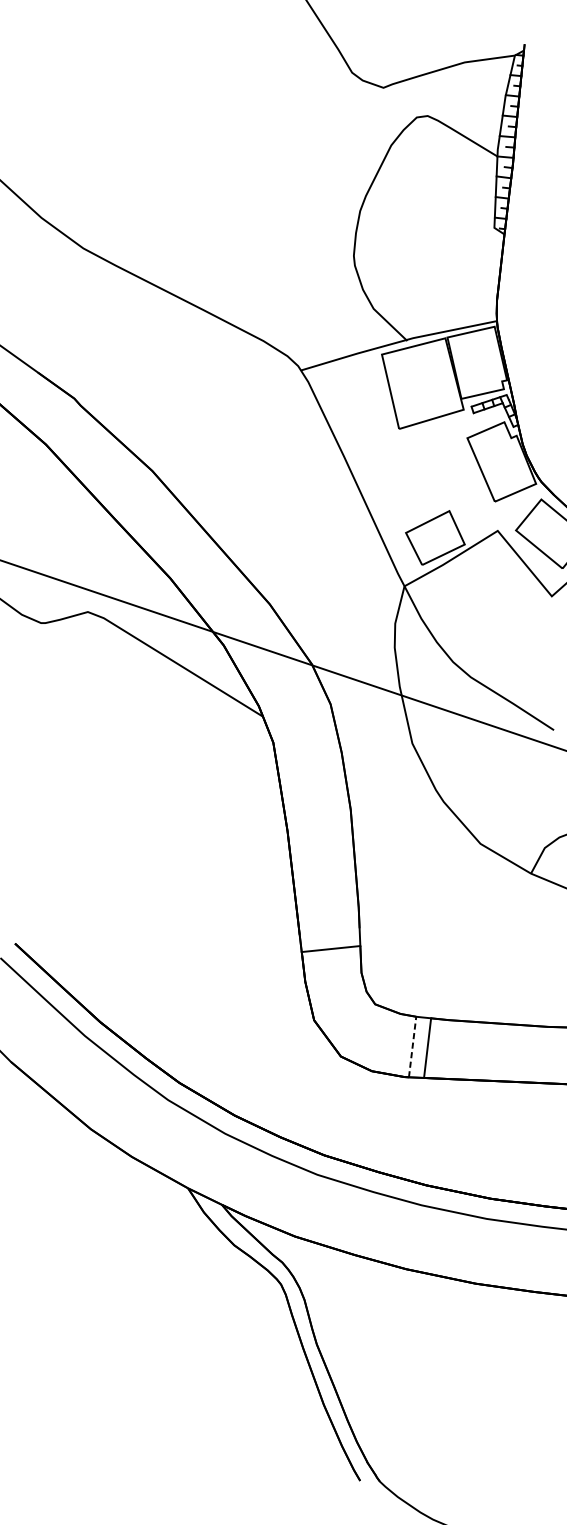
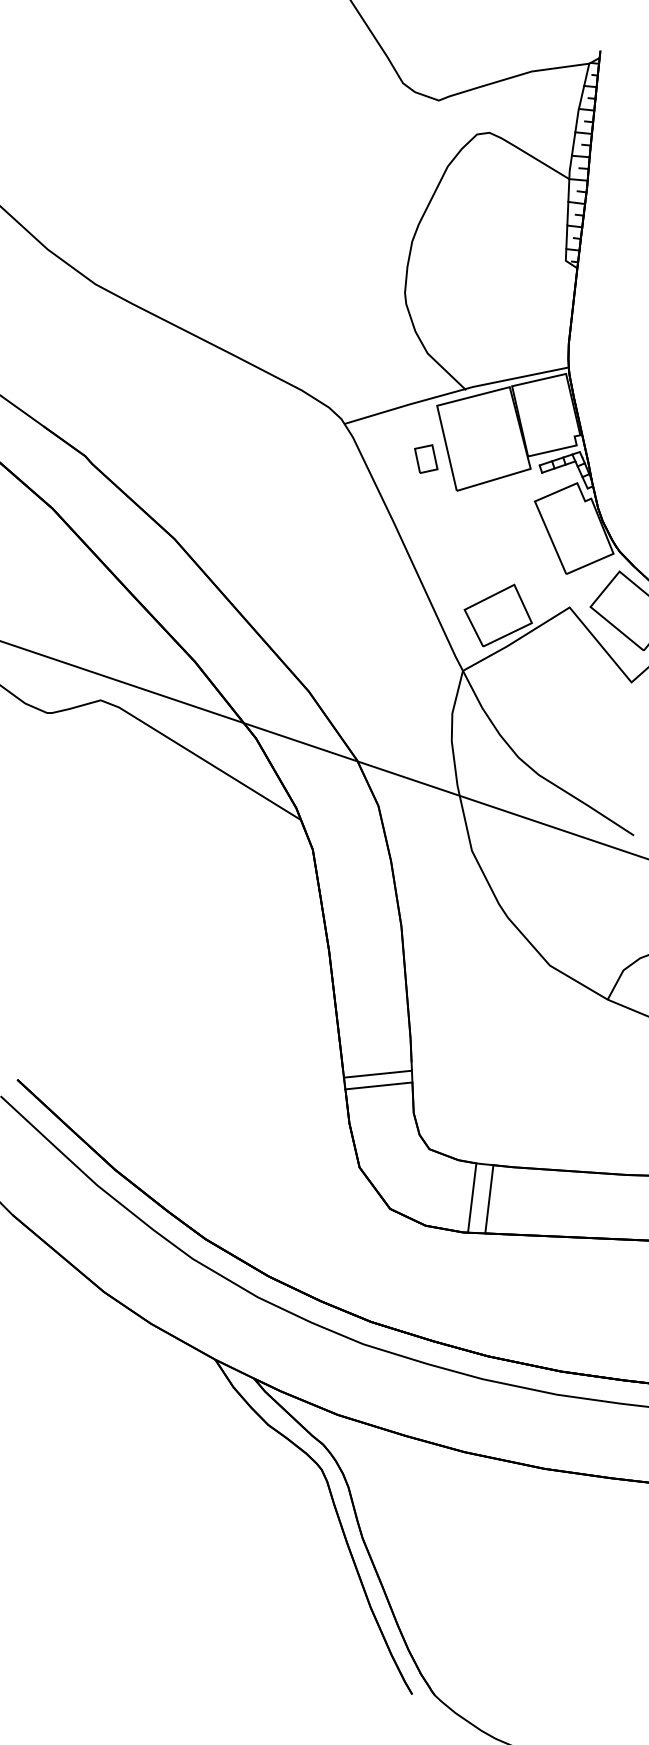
part: (372, 400) -> (426, 458), added
line: (329, 938) -> (377, 1073), added
line: (412, 1047) -> (472, 1198), dashed -> solid

